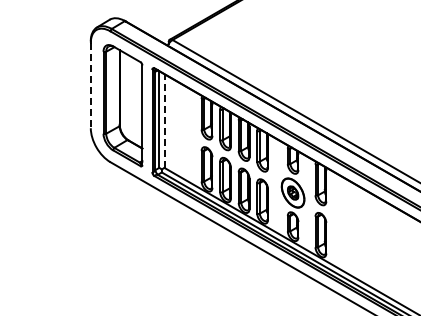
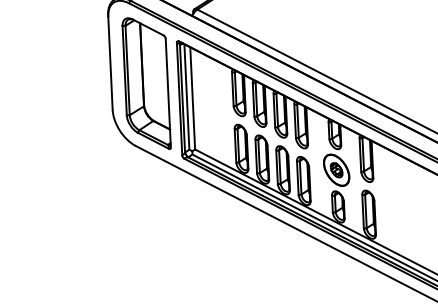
line: (90, 85) -> (110, 63), dashed -> solid
line: (164, 121) -> (192, 98), dashed -> solid

